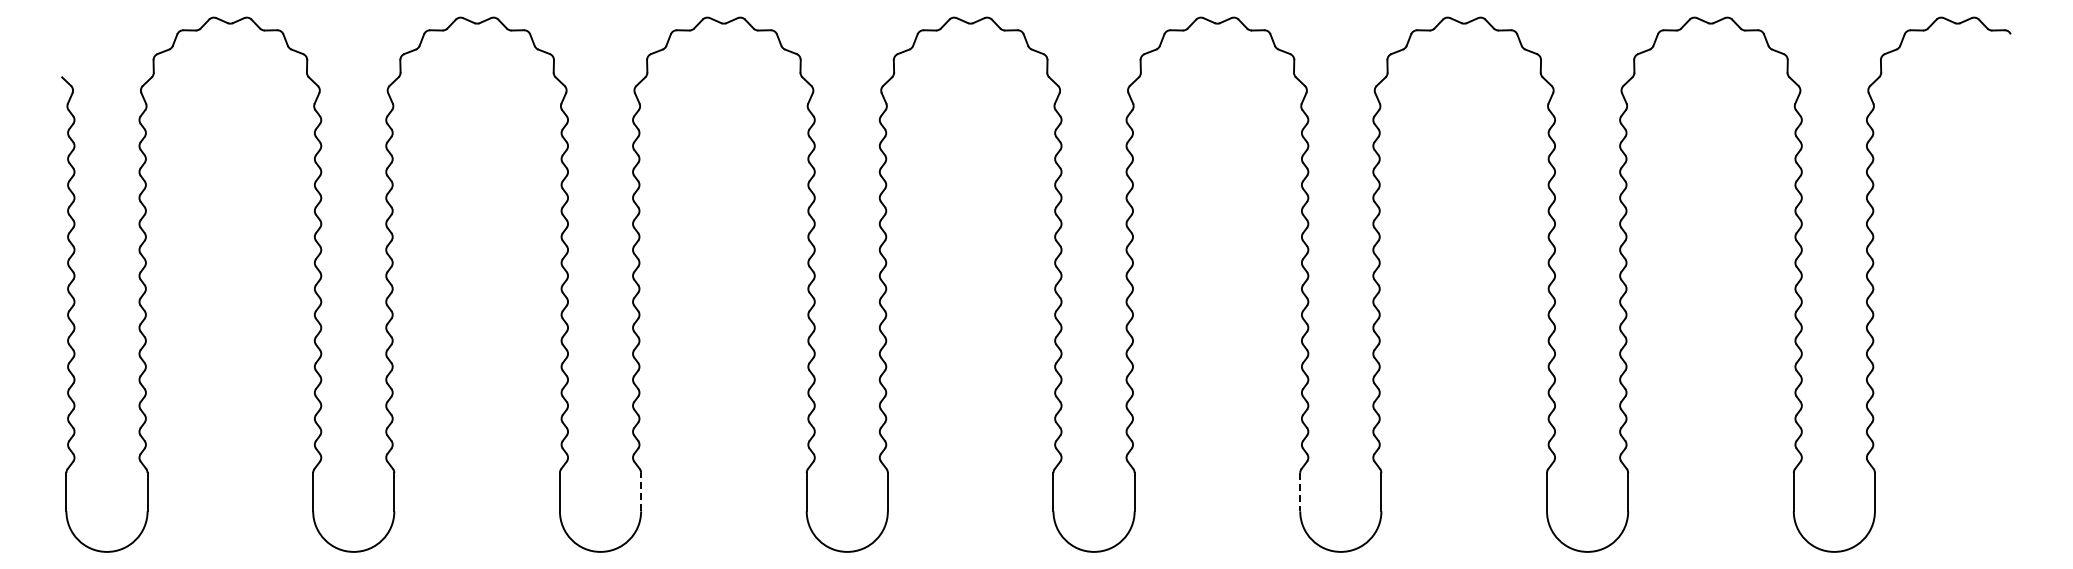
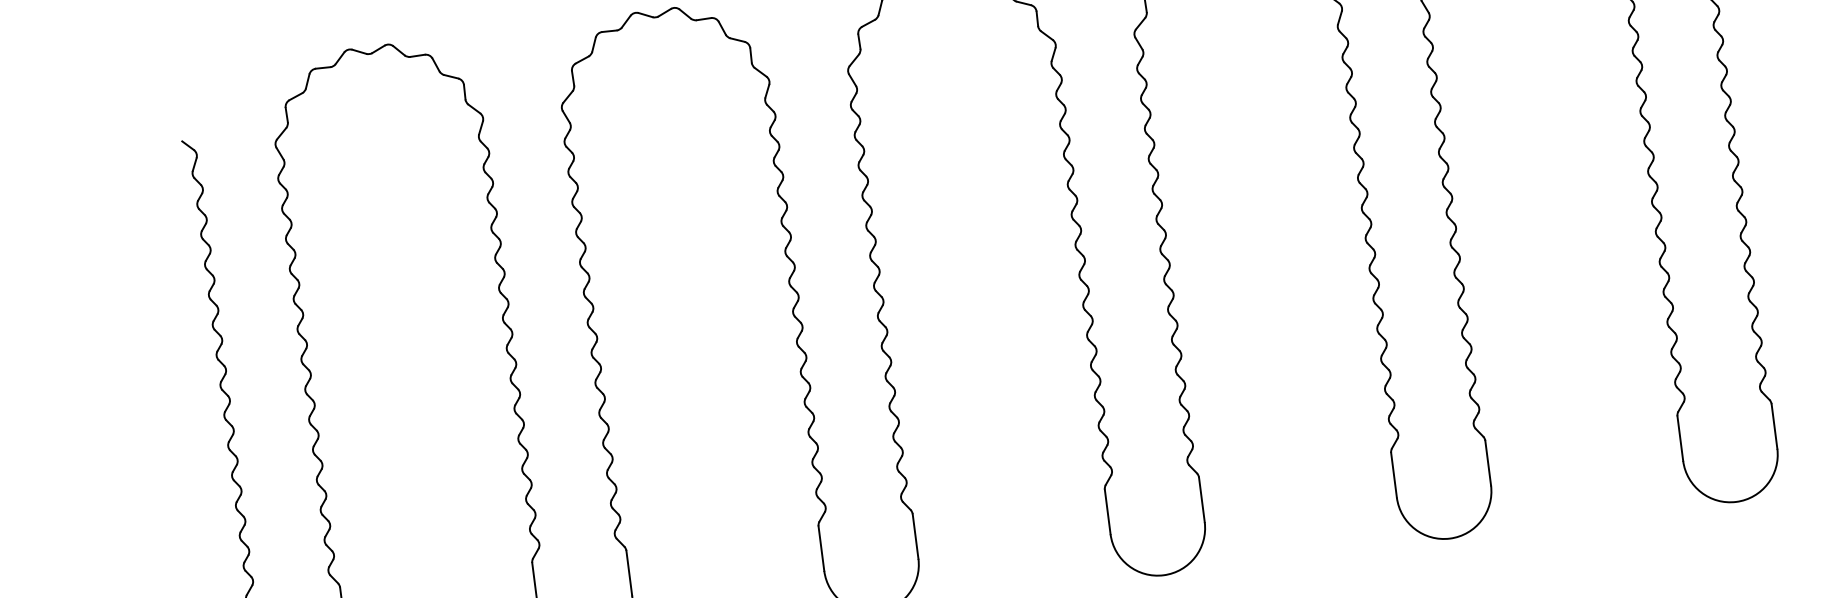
line: (641, 491) -> (915, 535), dashed -> solid
line: (1300, 492) -> (1680, 438), dashed -> solid

